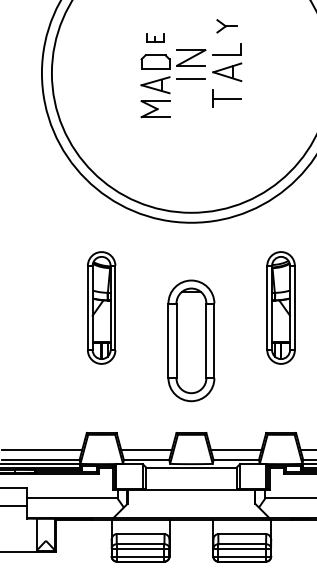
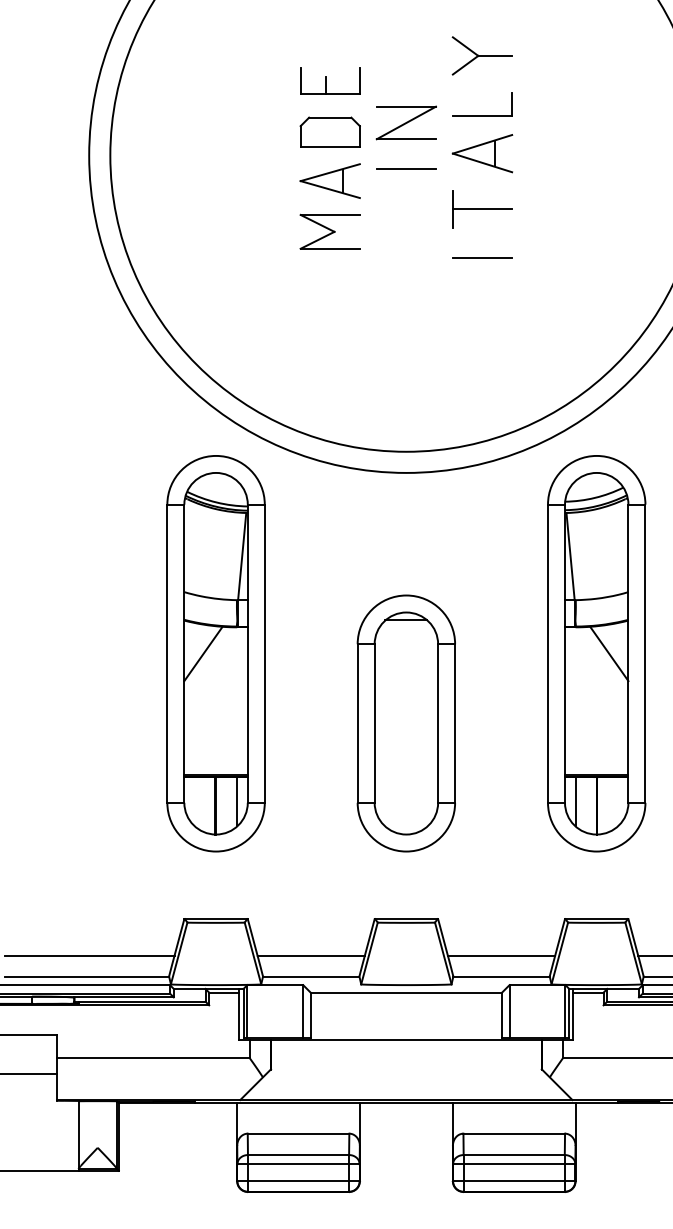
part: (226, 26) -> (480, 56), size x1.43
part: (155, 37) -> (330, 79), size x1.67
line: (227, 121) -> (482, 258), added
part: (101, 307) -> (215, 652), size x1.67
part: (280, 307) -> (595, 652), size x1.67

